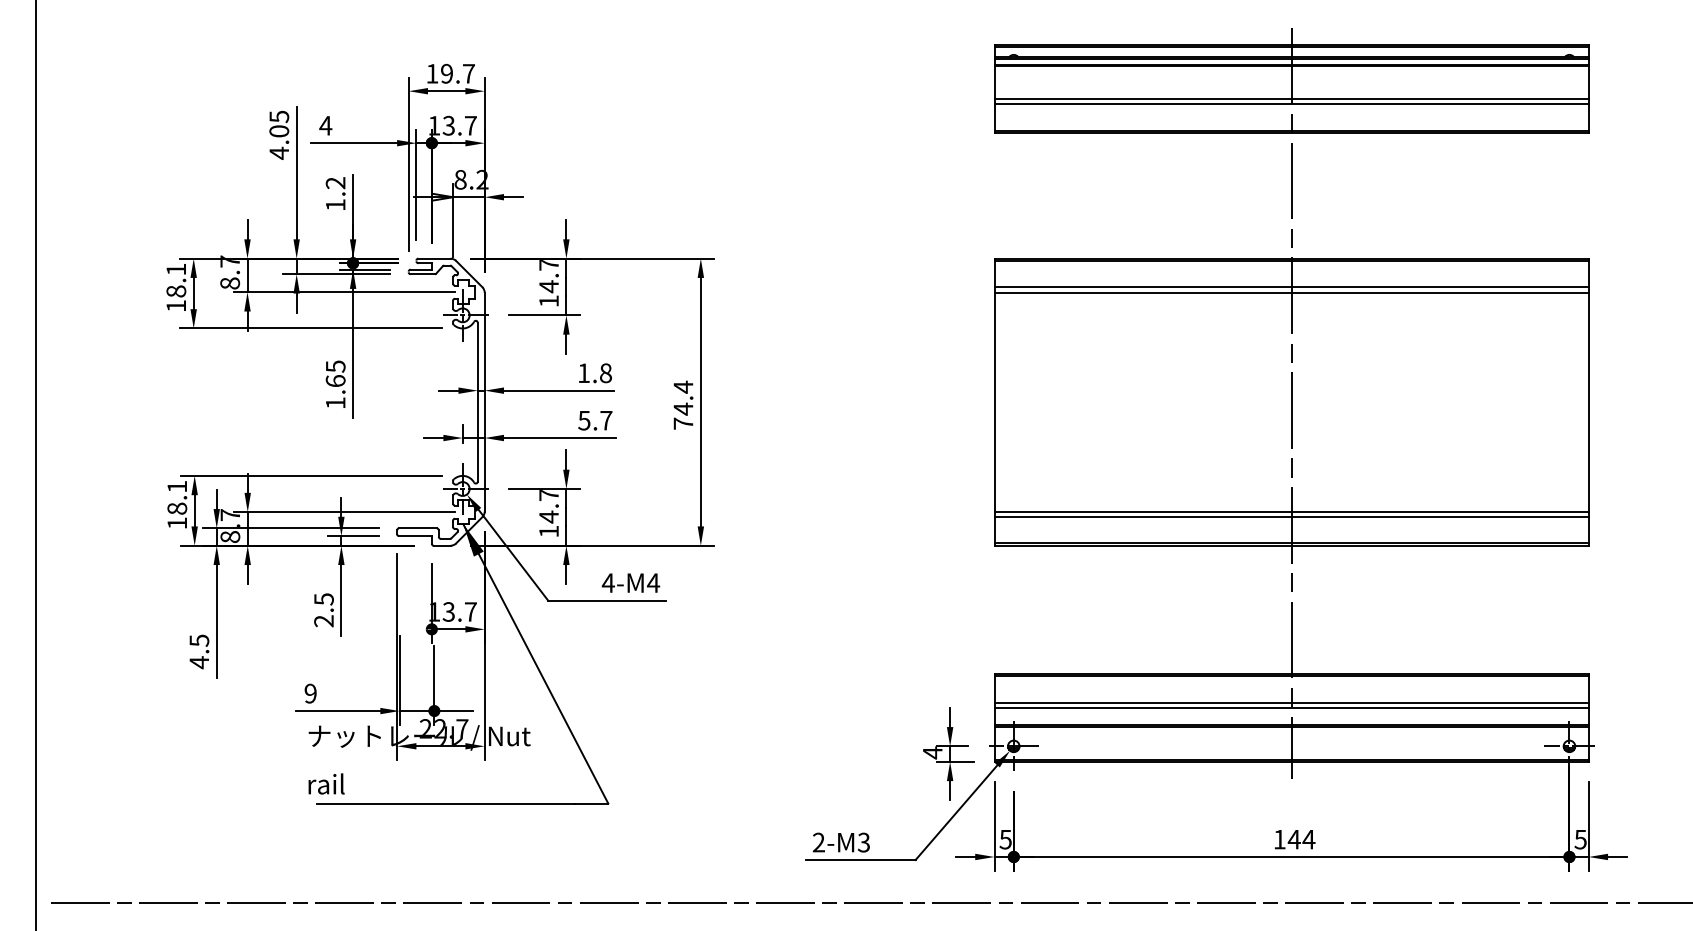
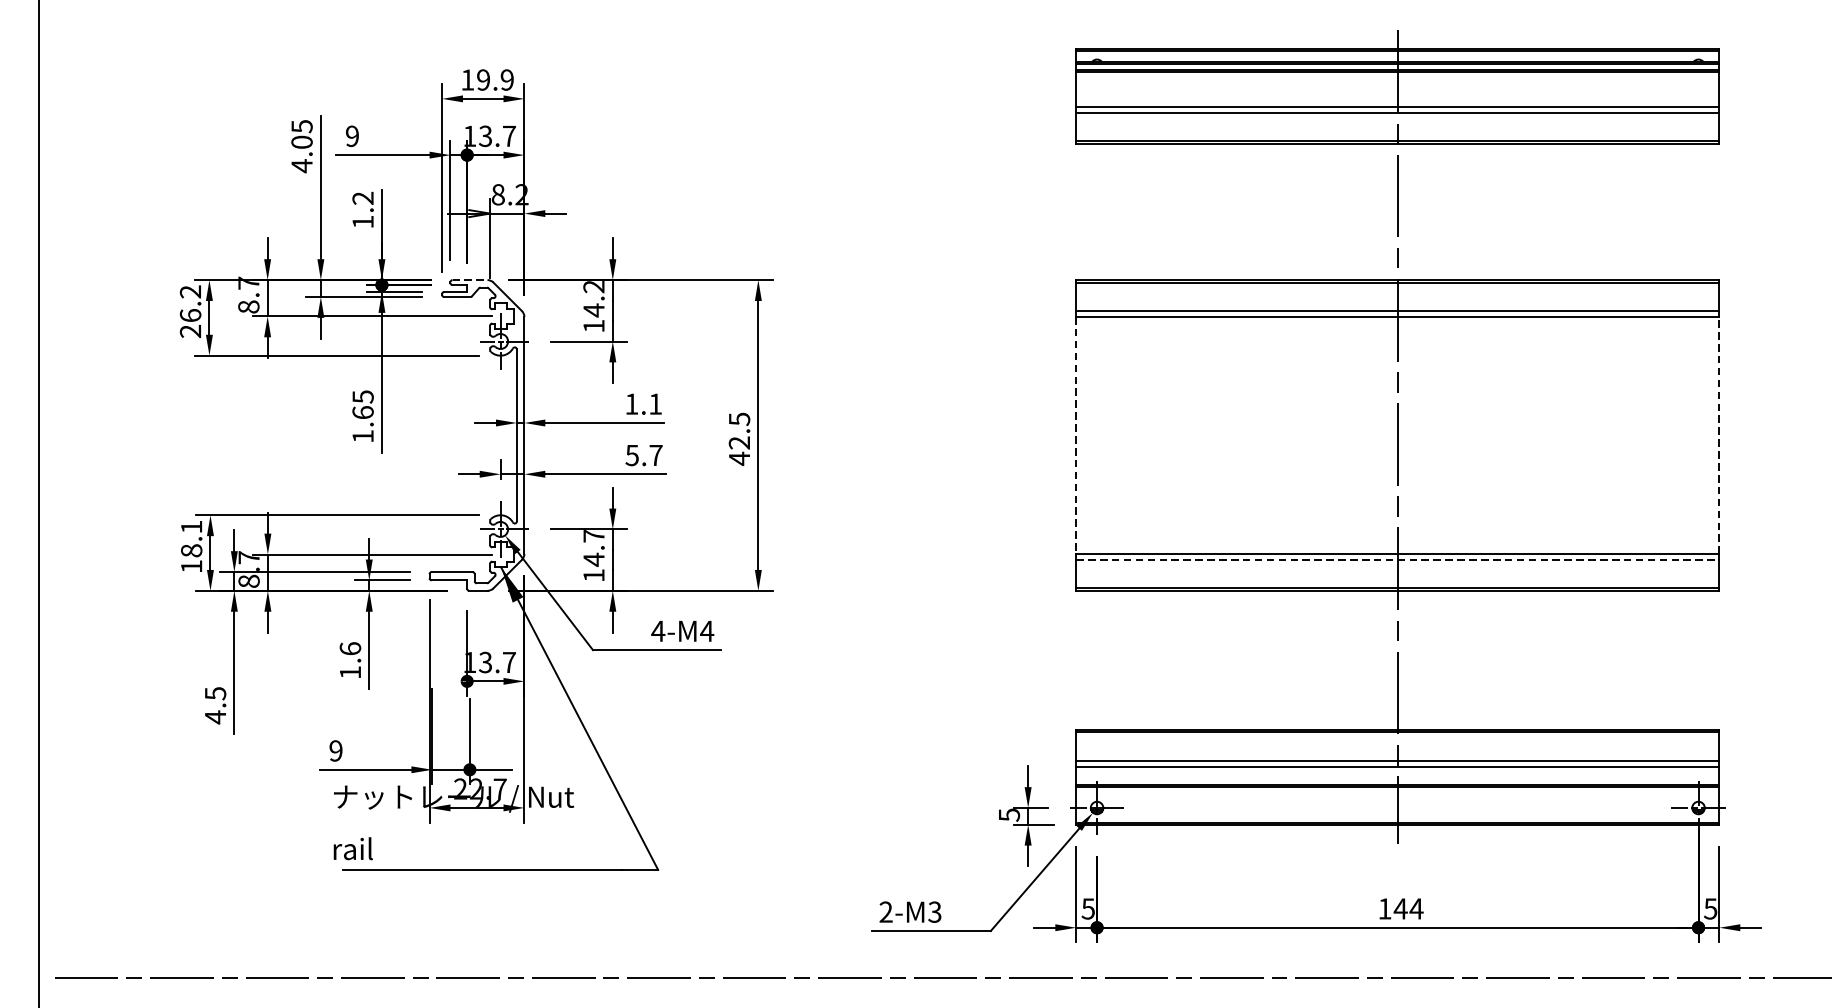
text: (468, 73) -> (506, 79), 19.7 -> 19.9
text: (325, 125) -> (352, 135), 4 -> 9
line: (434, 258) -> (470, 279), solid -> dashed
text: (548, 265) -> (593, 287), 14.7 -> 14.2
text: (176, 287) -> (190, 311), 18.1 -> 26.2
text: (606, 373) -> (656, 404), 1.8 -> 1.1
line: (1588, 401) -> (1719, 434), solid -> dashed
line: (994, 402) -> (1076, 435), solid -> dashed
text: (683, 405) -> (739, 439), 74.4 -> 42.5
line: (1292, 517) -> (1398, 560), solid -> dashed
text: (323, 610) -> (349, 660), 2.5 -> 1.6
text: (932, 752) -> (1009, 814), 4 -> 5

